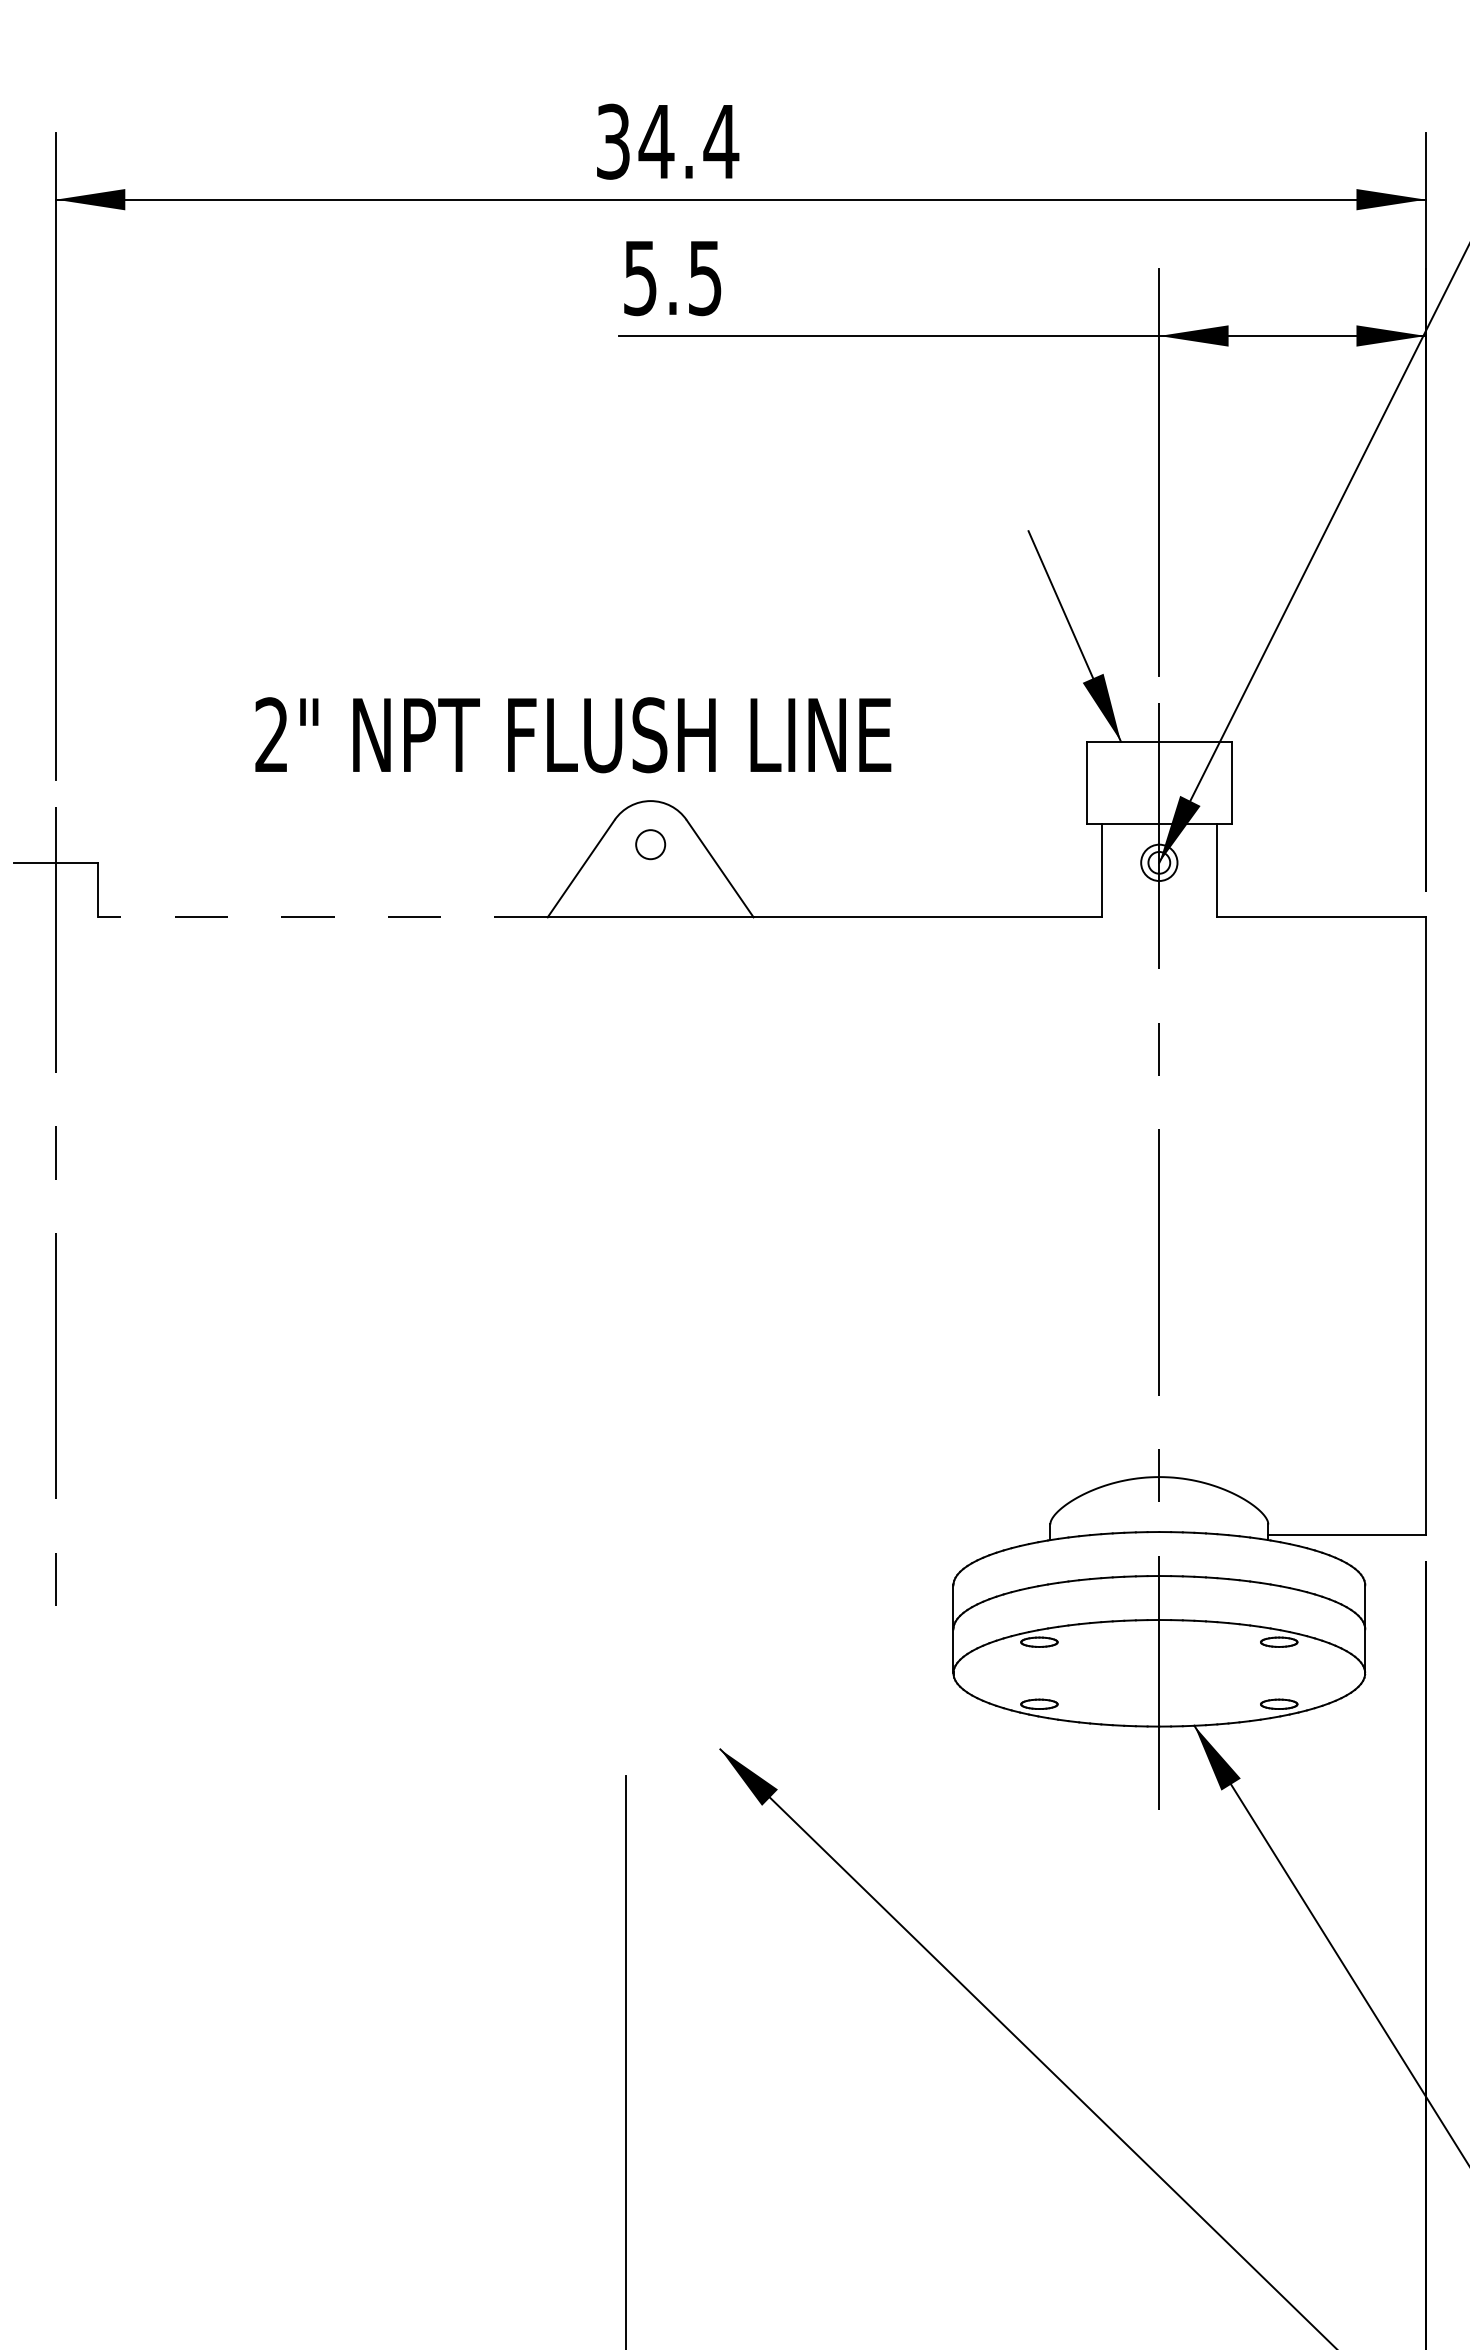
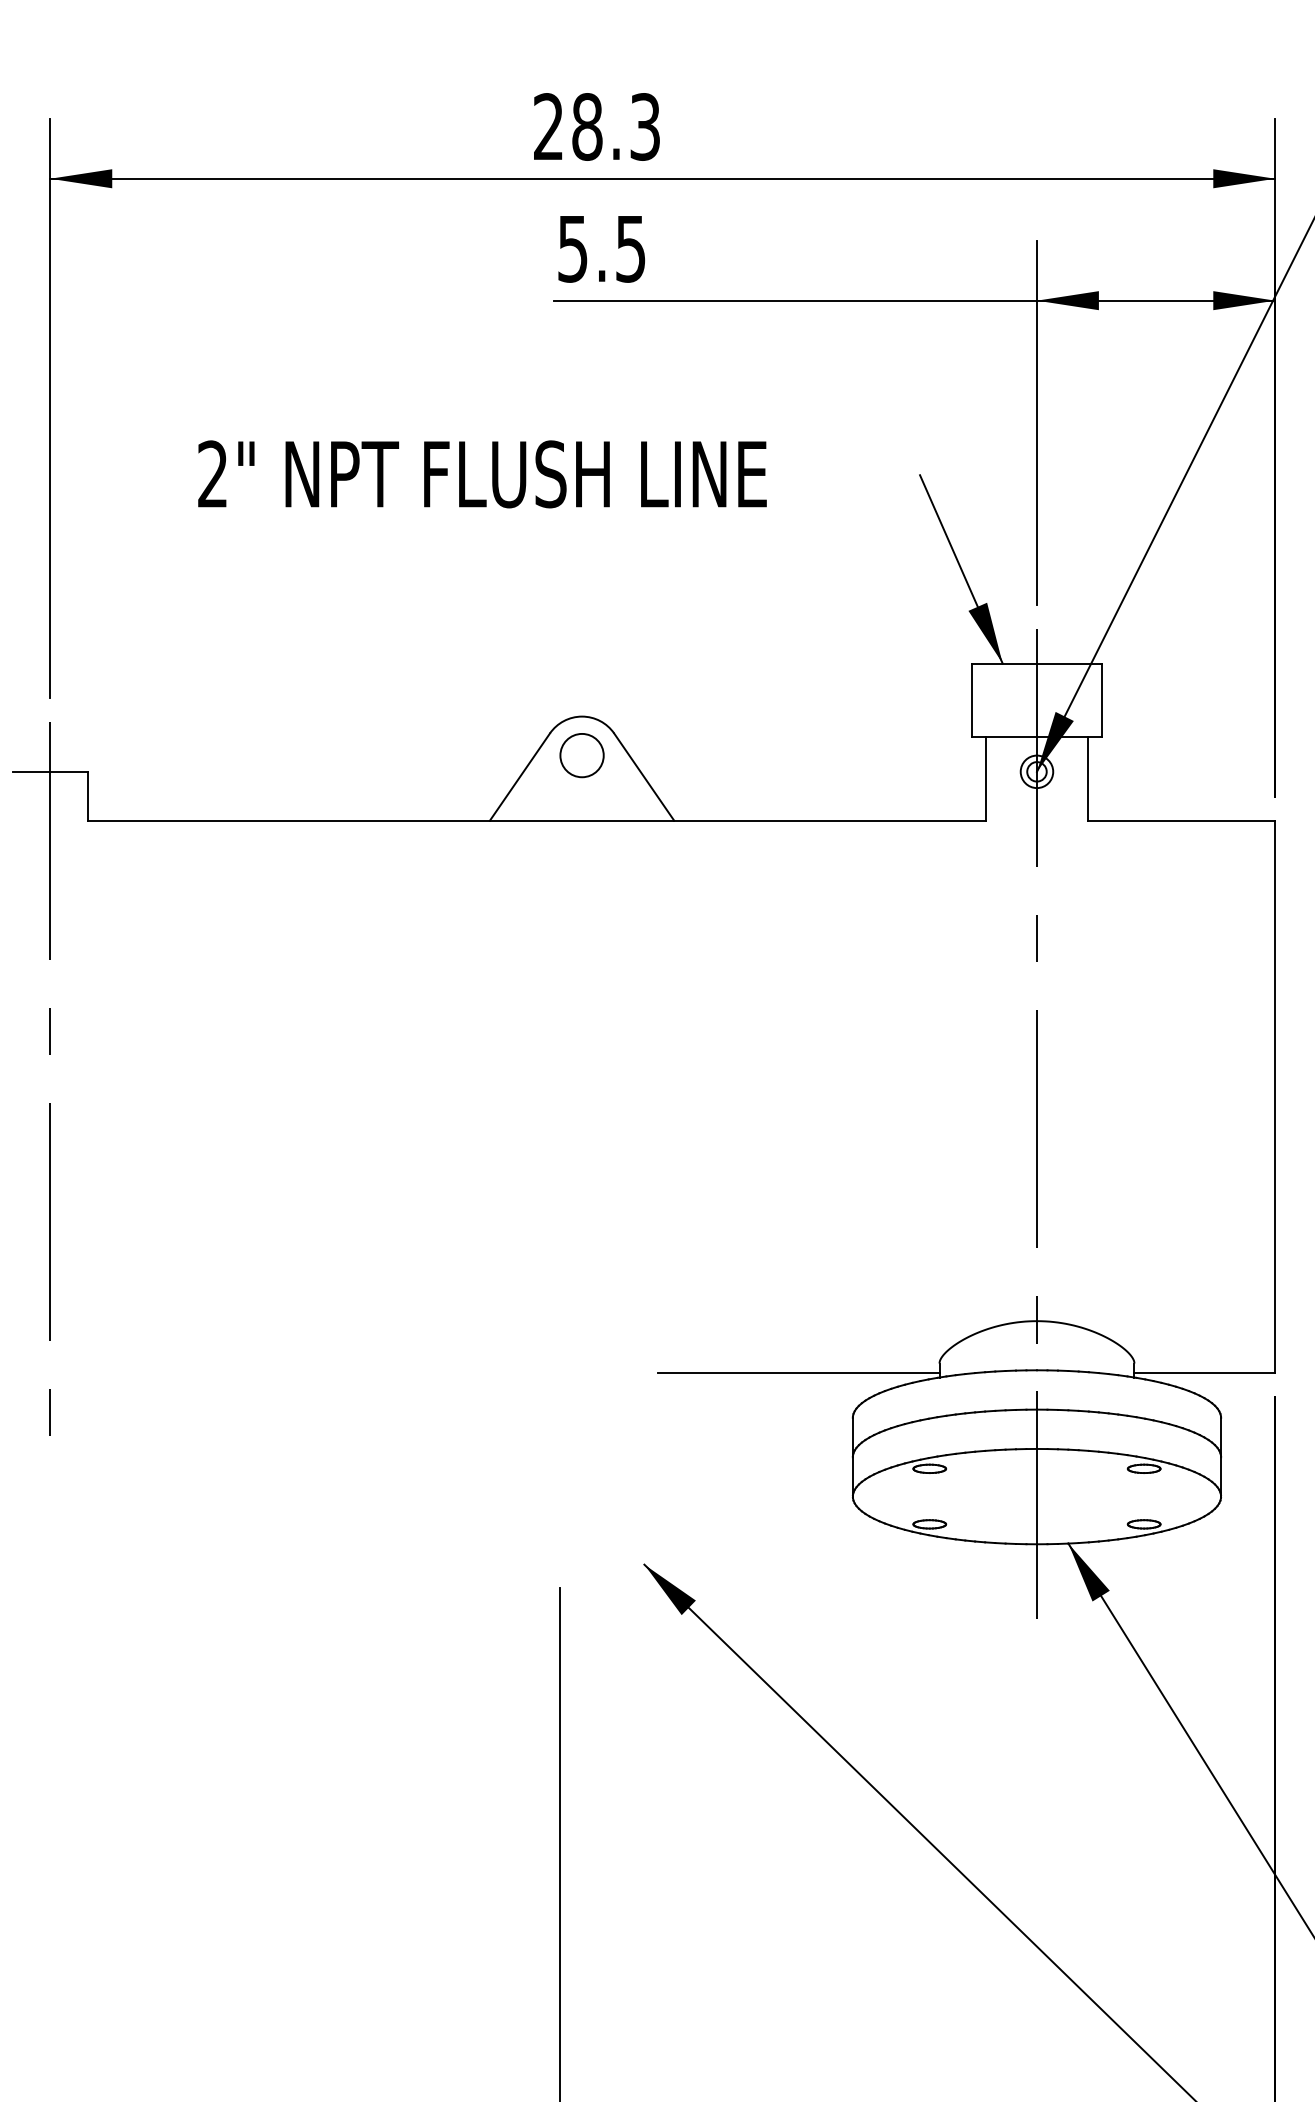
text: (667, 141) -> (597, 126), 34.4 -> 28.3
text: (573, 735) -> (482, 474), moved
circle: (650, 844) -> (581, 755), size x1.67
line: (322, 917) -> (288, 820), dashed -> solid
line: (892, 1535) -> (798, 1373), added

